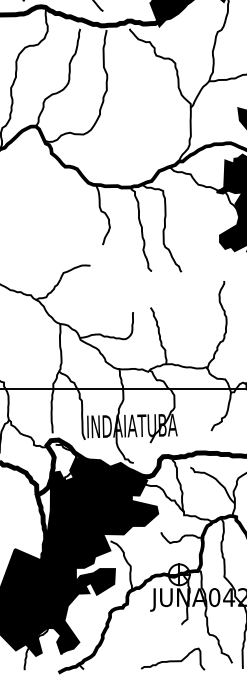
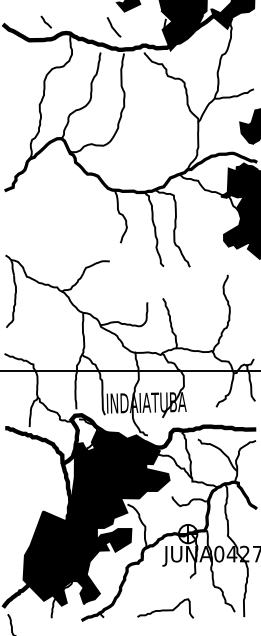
curve: (172, 660) -> (165, 609), moved

